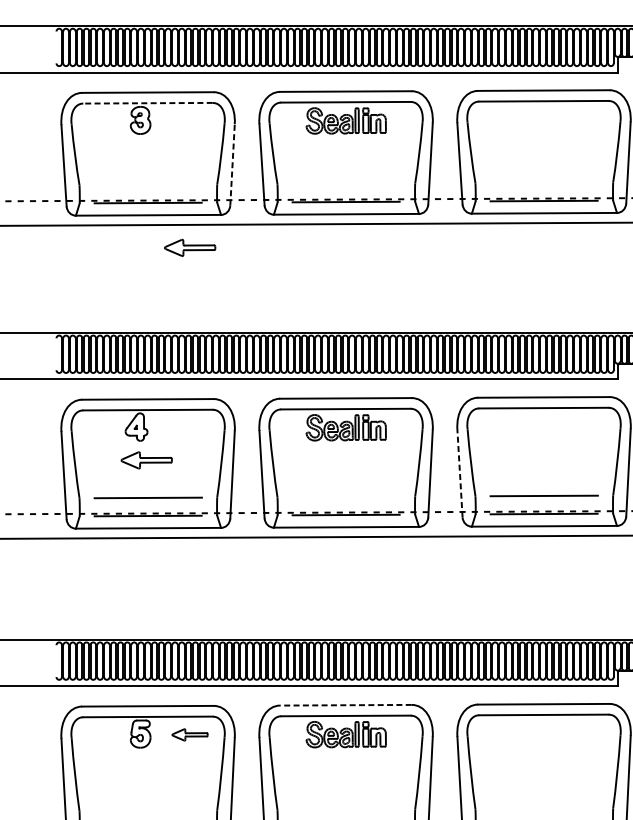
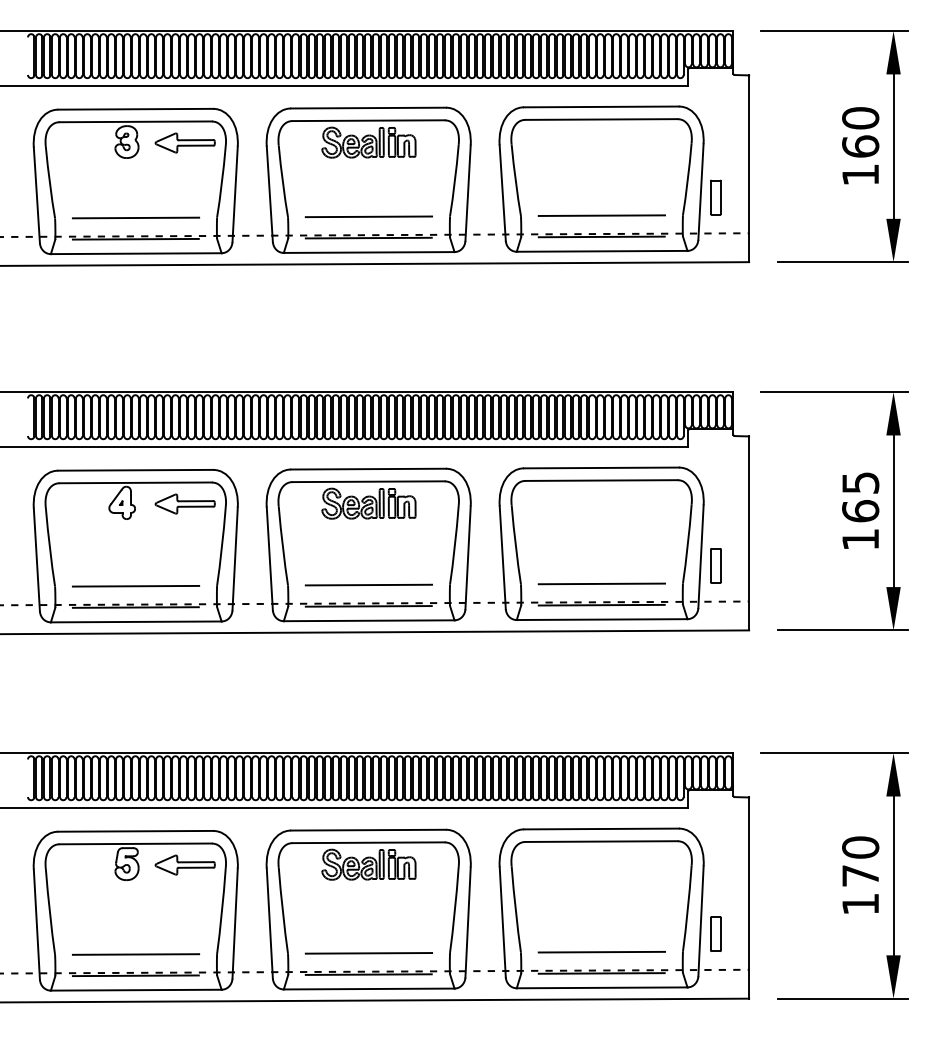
line: (147, 102) -> (135, 121), dashed -> solid
line: (232, 164) -> (235, 194), dashed -> solid
line: (543, 182) -> (601, 215), added
line: (345, 183) -> (368, 216), added
line: (147, 184) -> (135, 217), added
part: (189, 247) -> (184, 142), moved
part: (146, 459) -> (184, 503), moved
line: (459, 473) -> (502, 557), dashed -> solid
line: (345, 496) -> (368, 584), added
line: (345, 705) -> (368, 830), dashed -> solid
part: (189, 734) -> (184, 864), size x1.43
line: (543, 808) -> (601, 951), added
line: (147, 810) -> (135, 954), added
line: (345, 810) -> (368, 953), added

